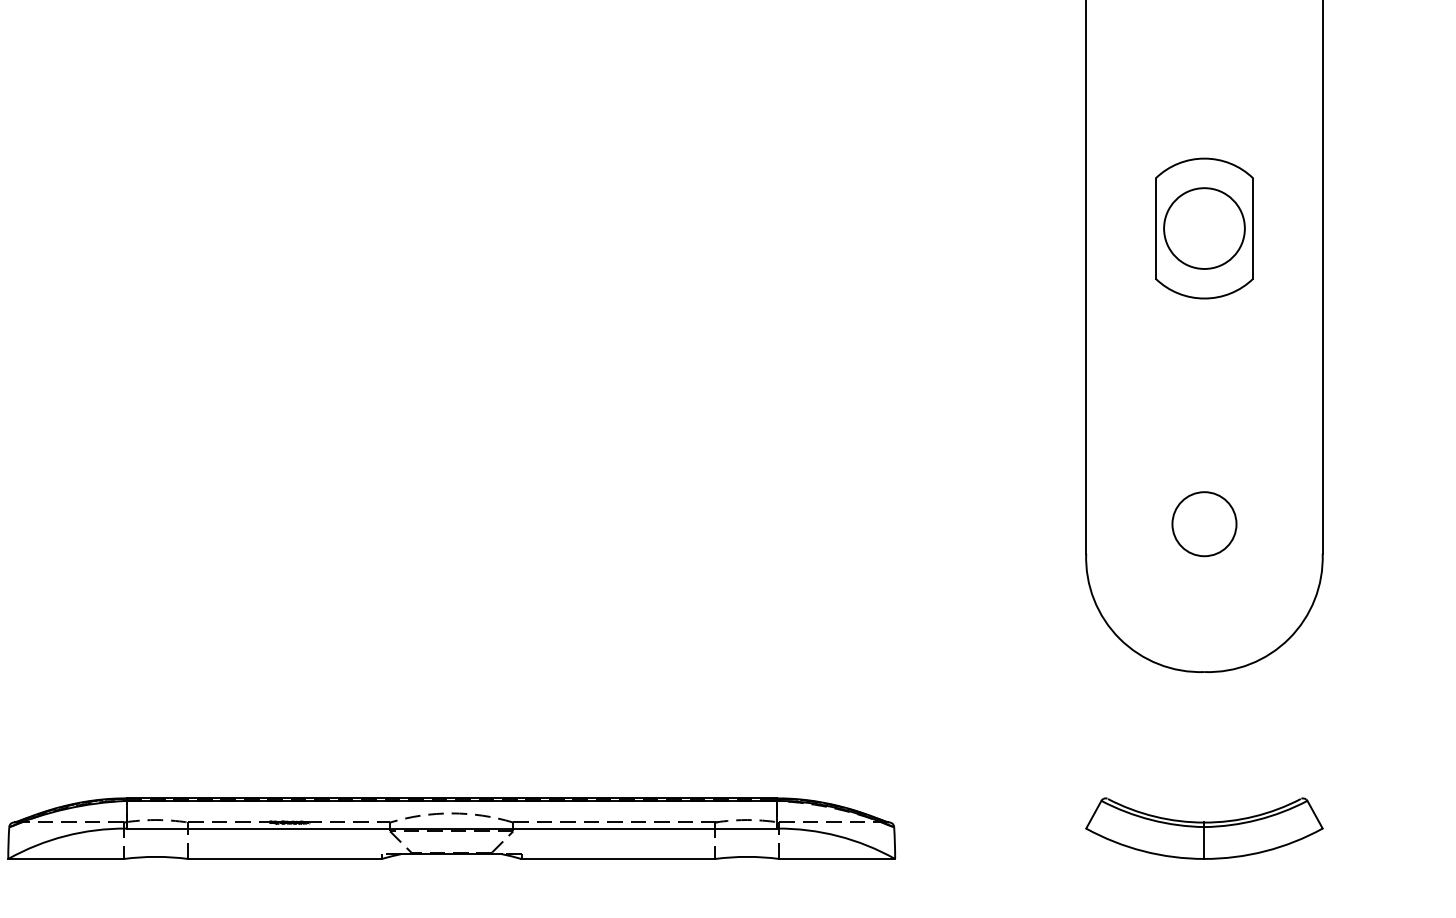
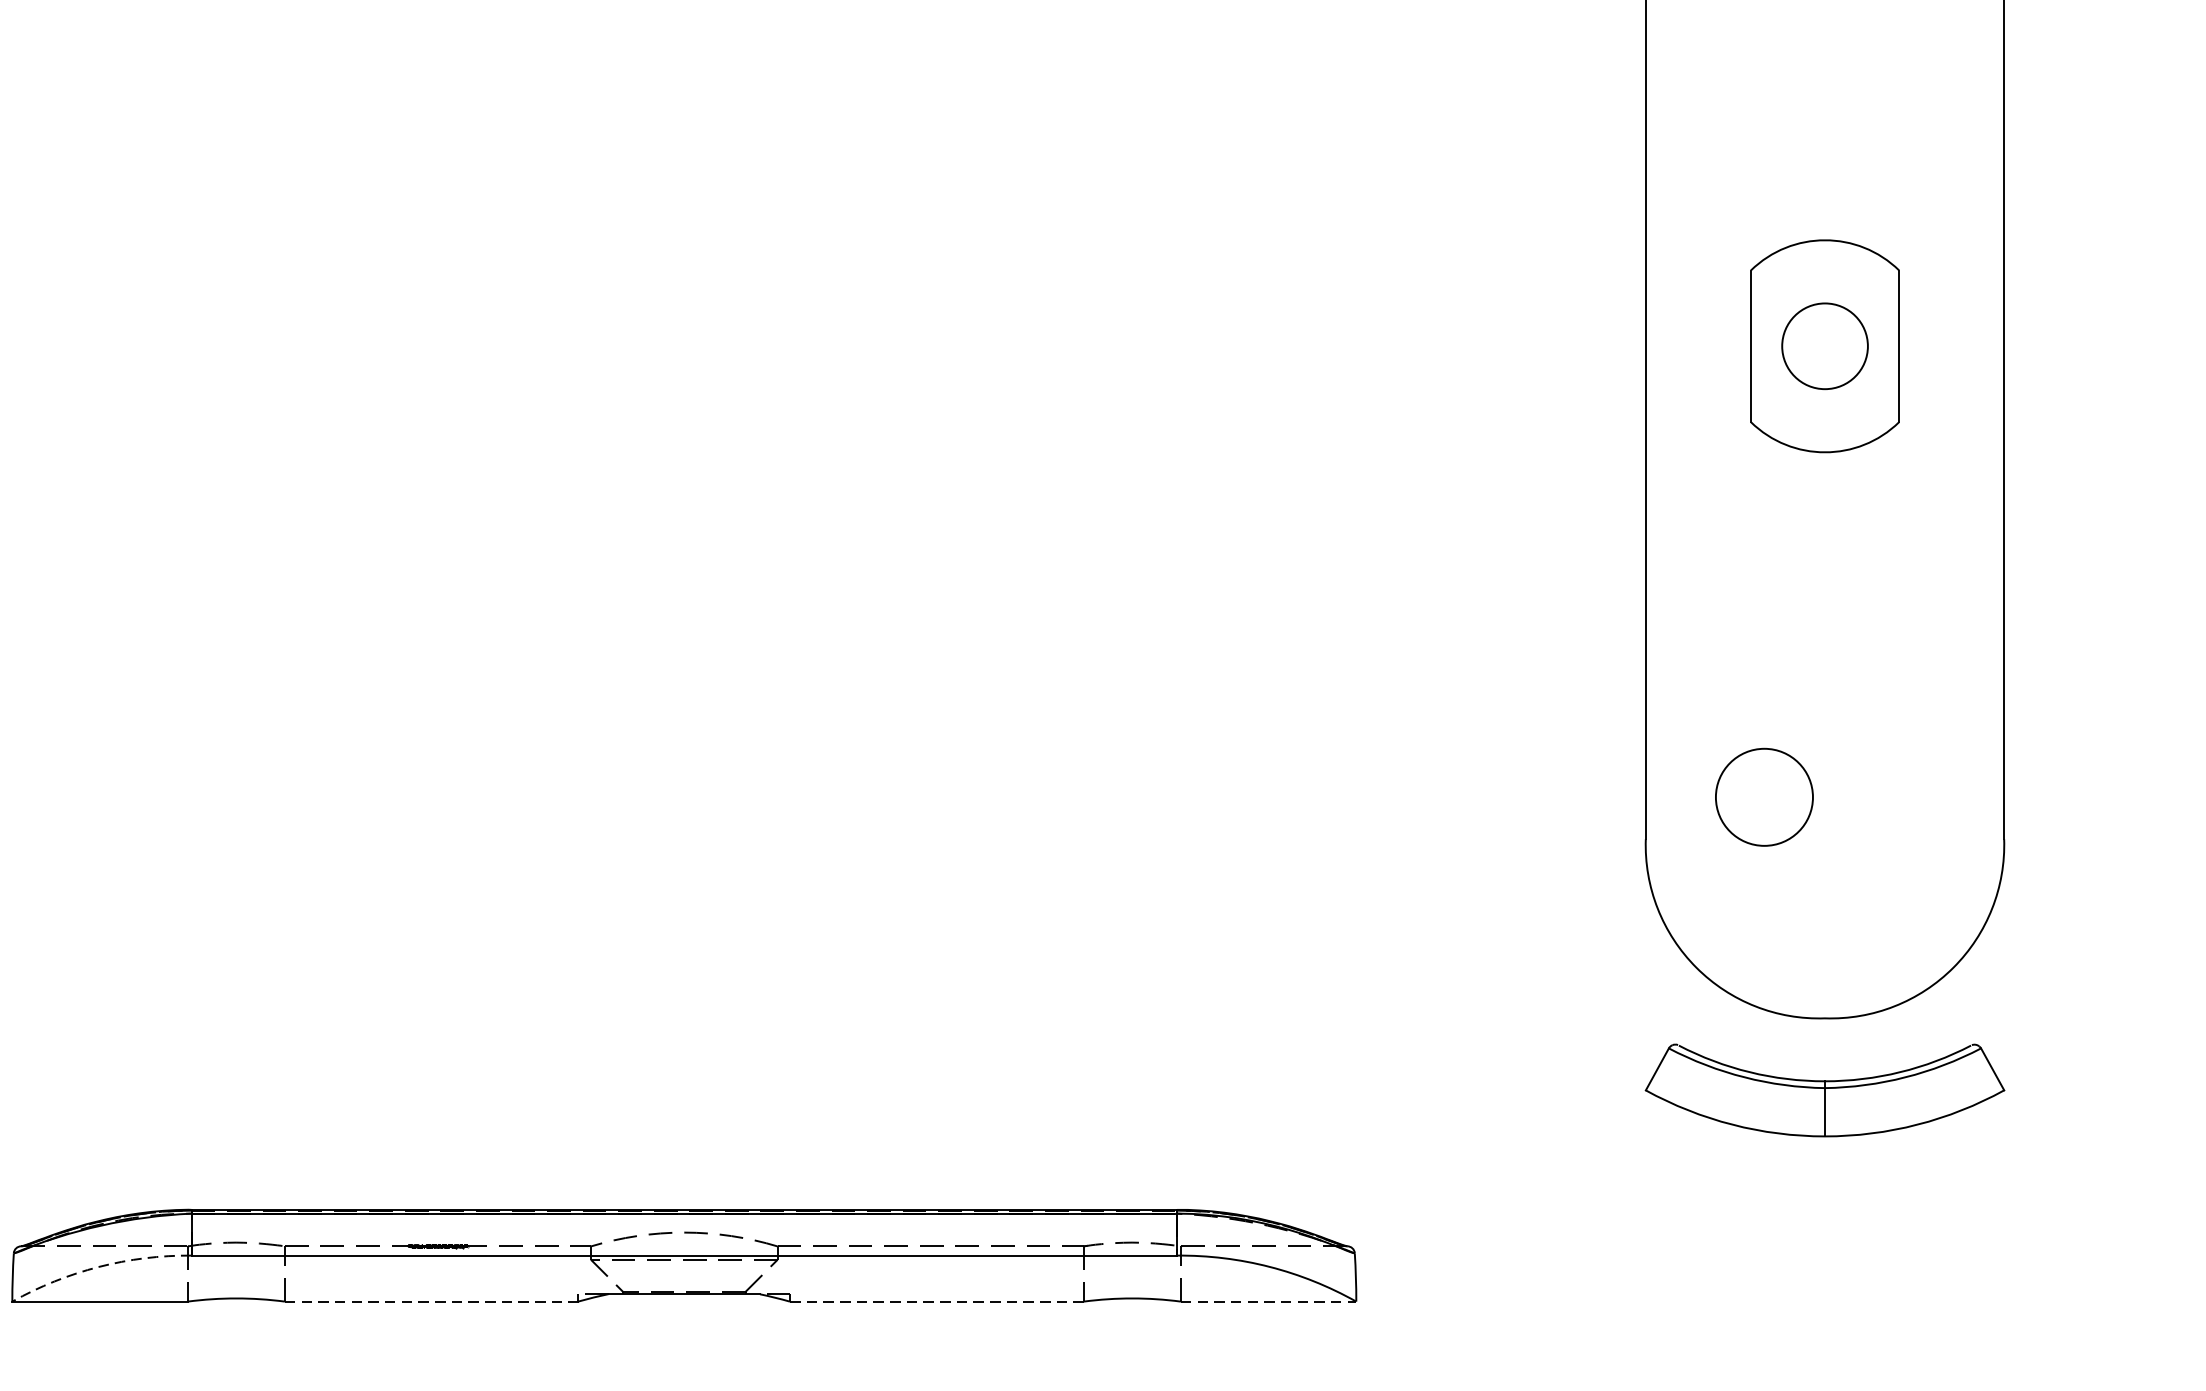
circle: (1204, 228) -> (1825, 346), size x0.7
circle: (1204, 524) -> (1764, 797), moved
part: (1204, 828) -> (1825, 1090), moved
arc: (65, 836) -> (99, 1267), solid -> dashed
line: (285, 858) -> (432, 1300), solid -> dashed
line: (618, 858) -> (937, 1300), solid -> dashed
line: (837, 858) -> (1268, 1300), solid -> dashed

